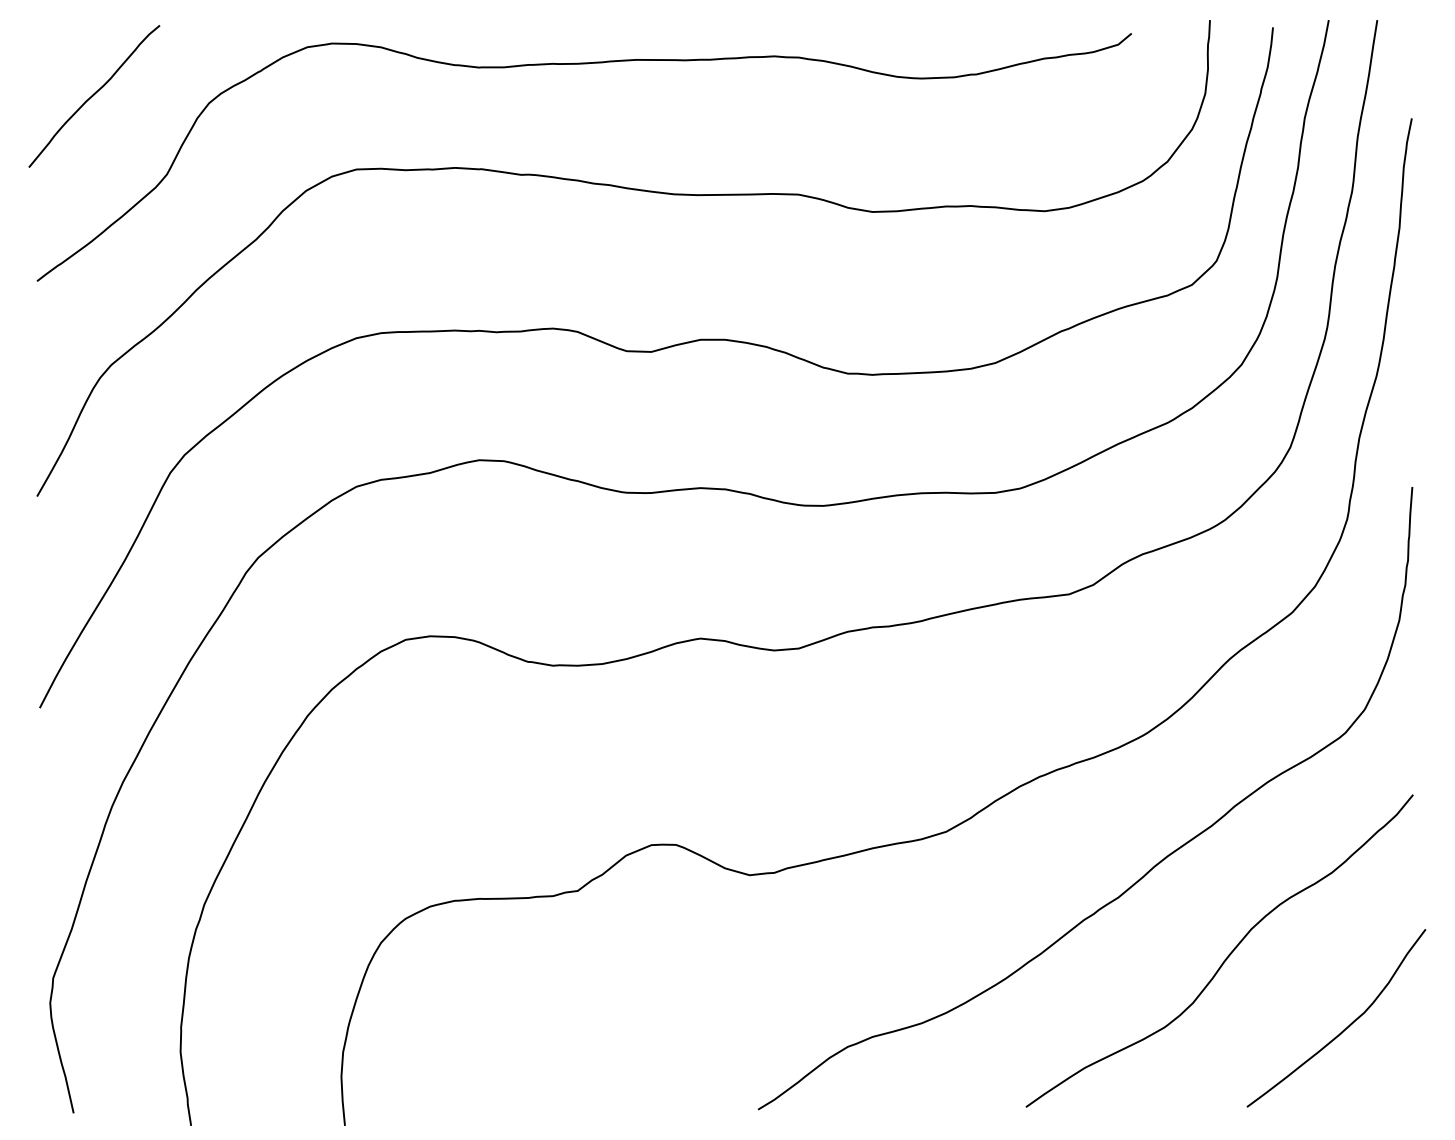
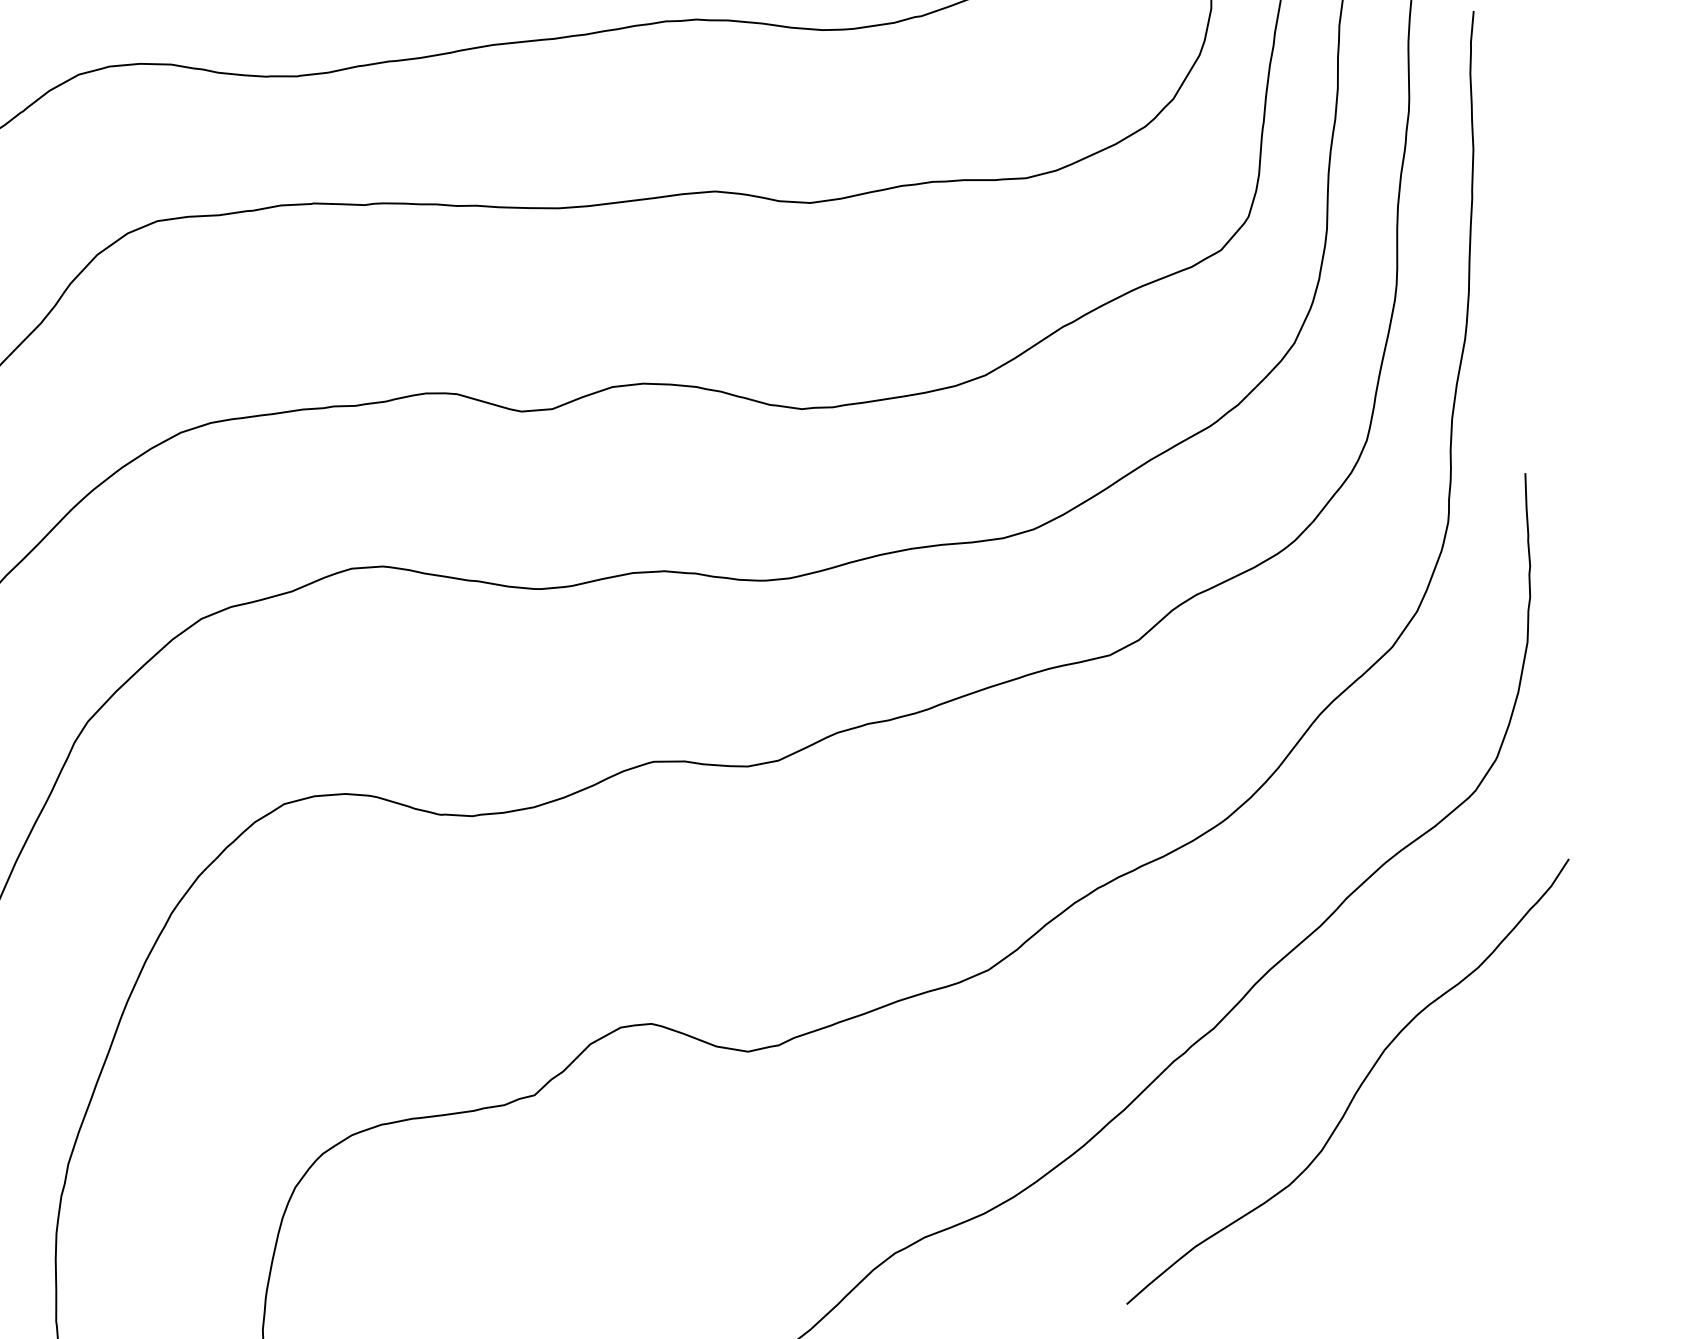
curve: (1344, 1028) -> (1515, 1161), removed

